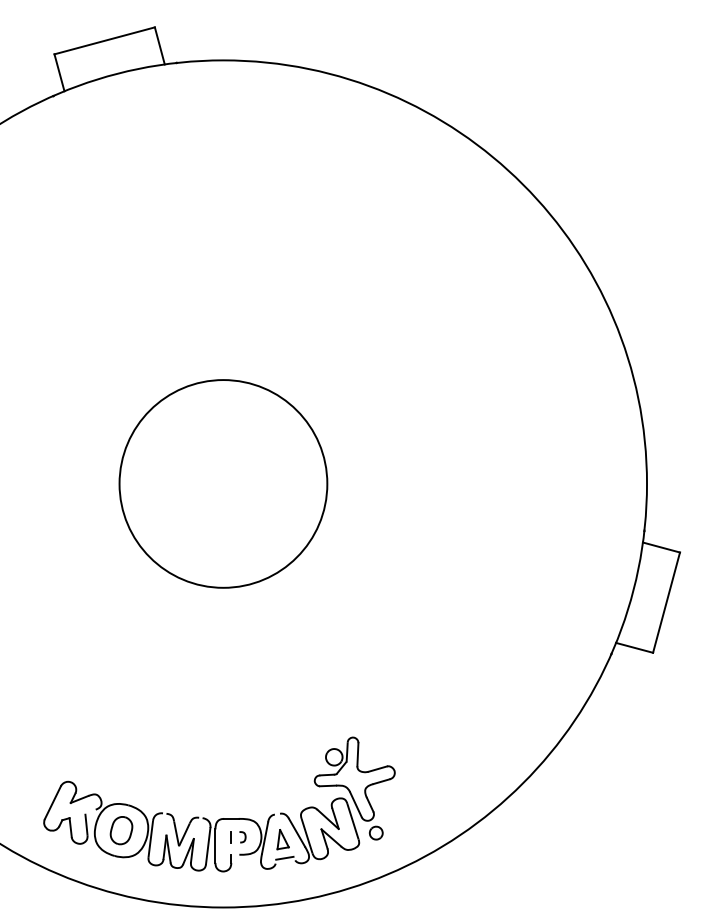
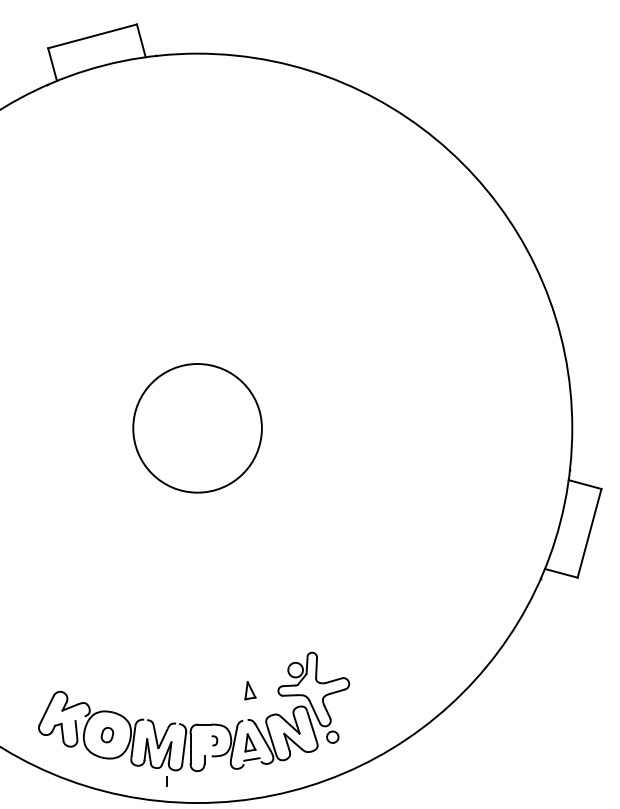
circle: (223, 483) -> (197, 427), size x0.7
part: (282, 780) -> (249, 690), added
part: (121, 830) -> (107, 734), size x0.6
line: (230, 837) -> (166, 781), moved

